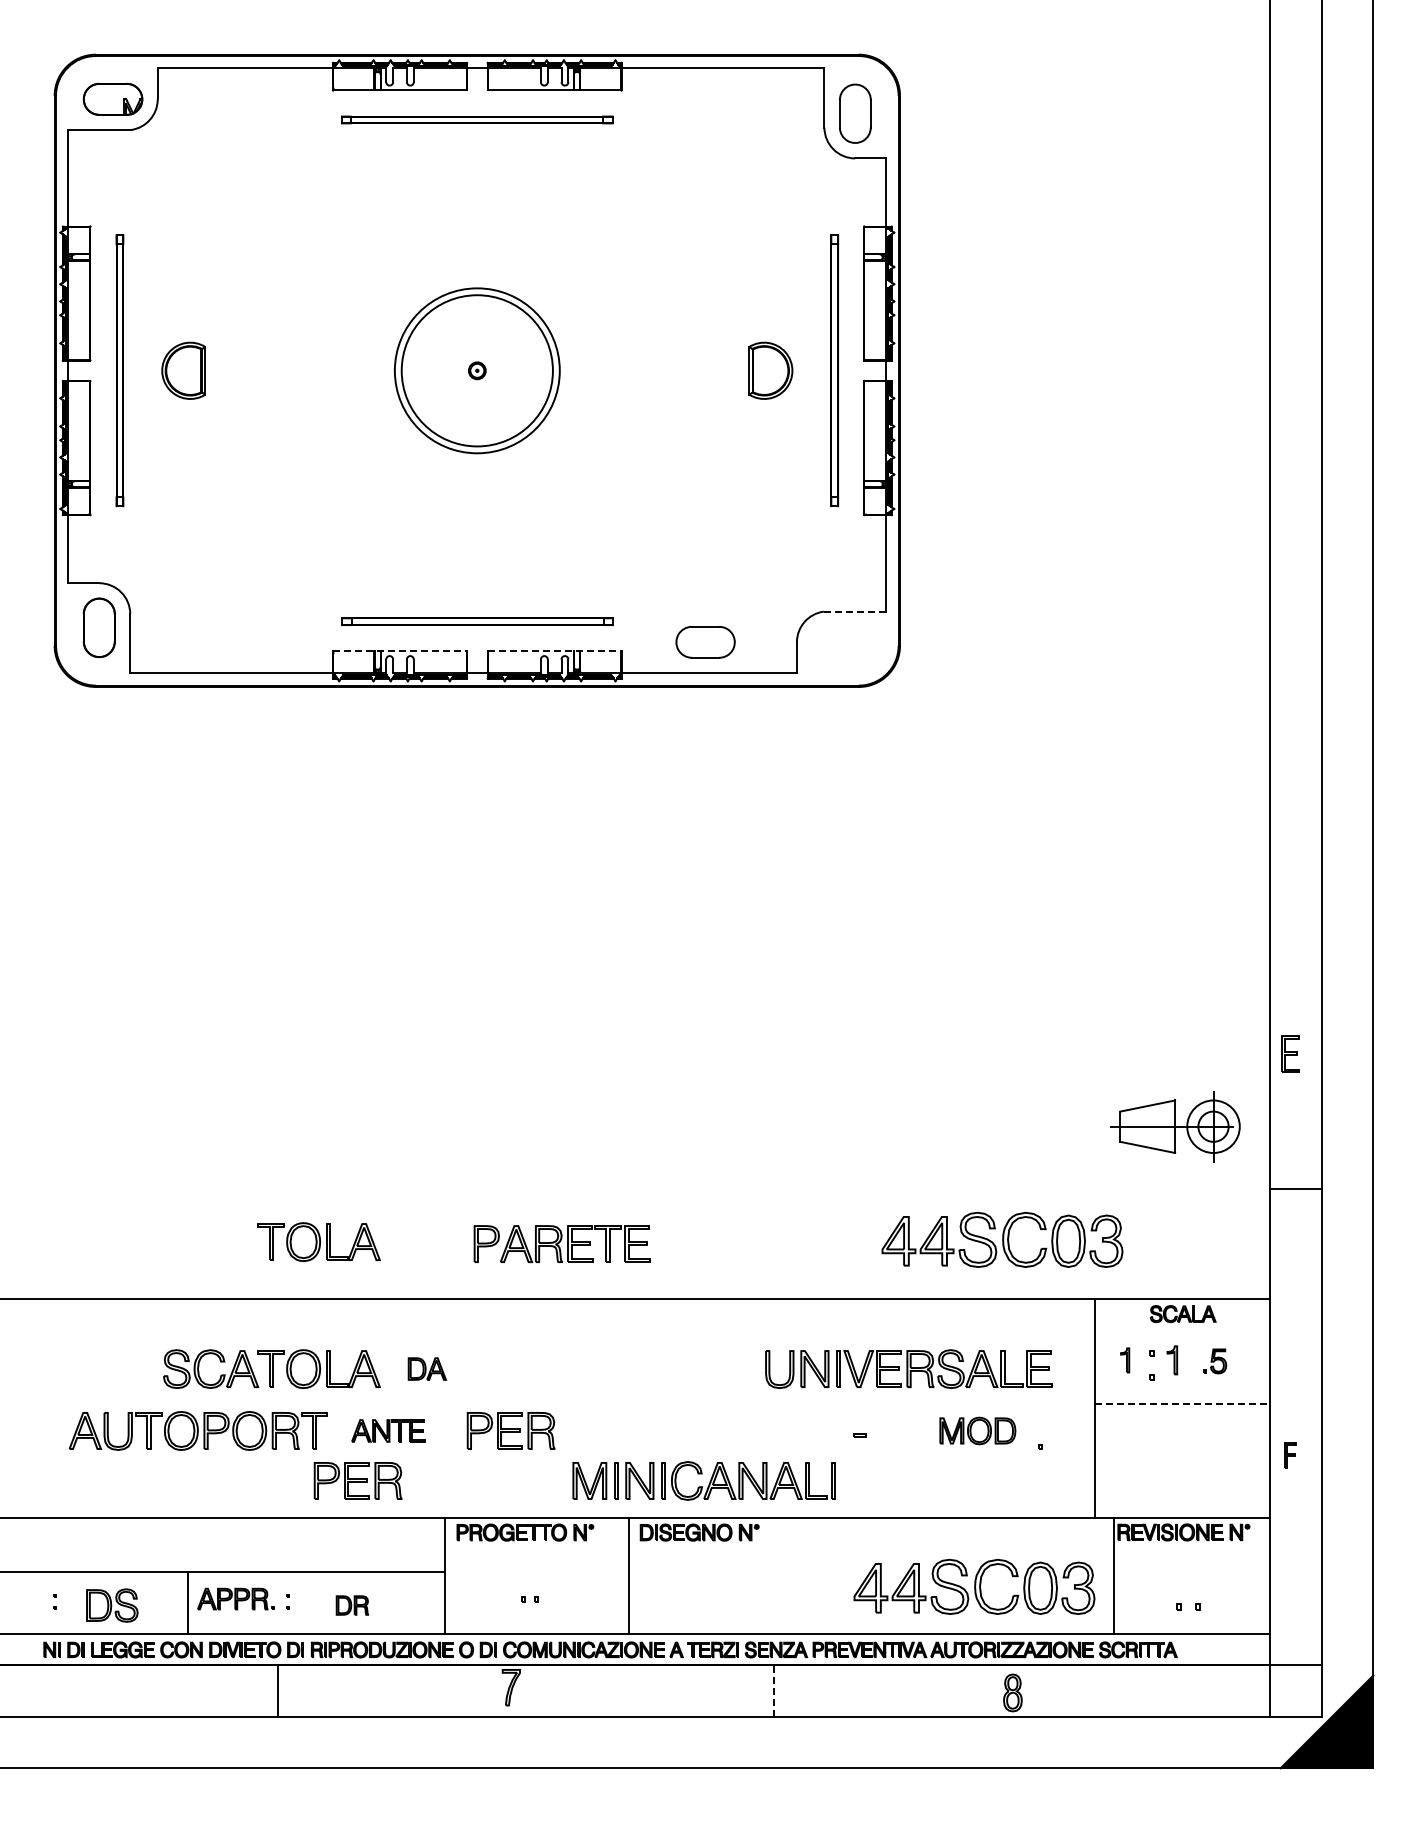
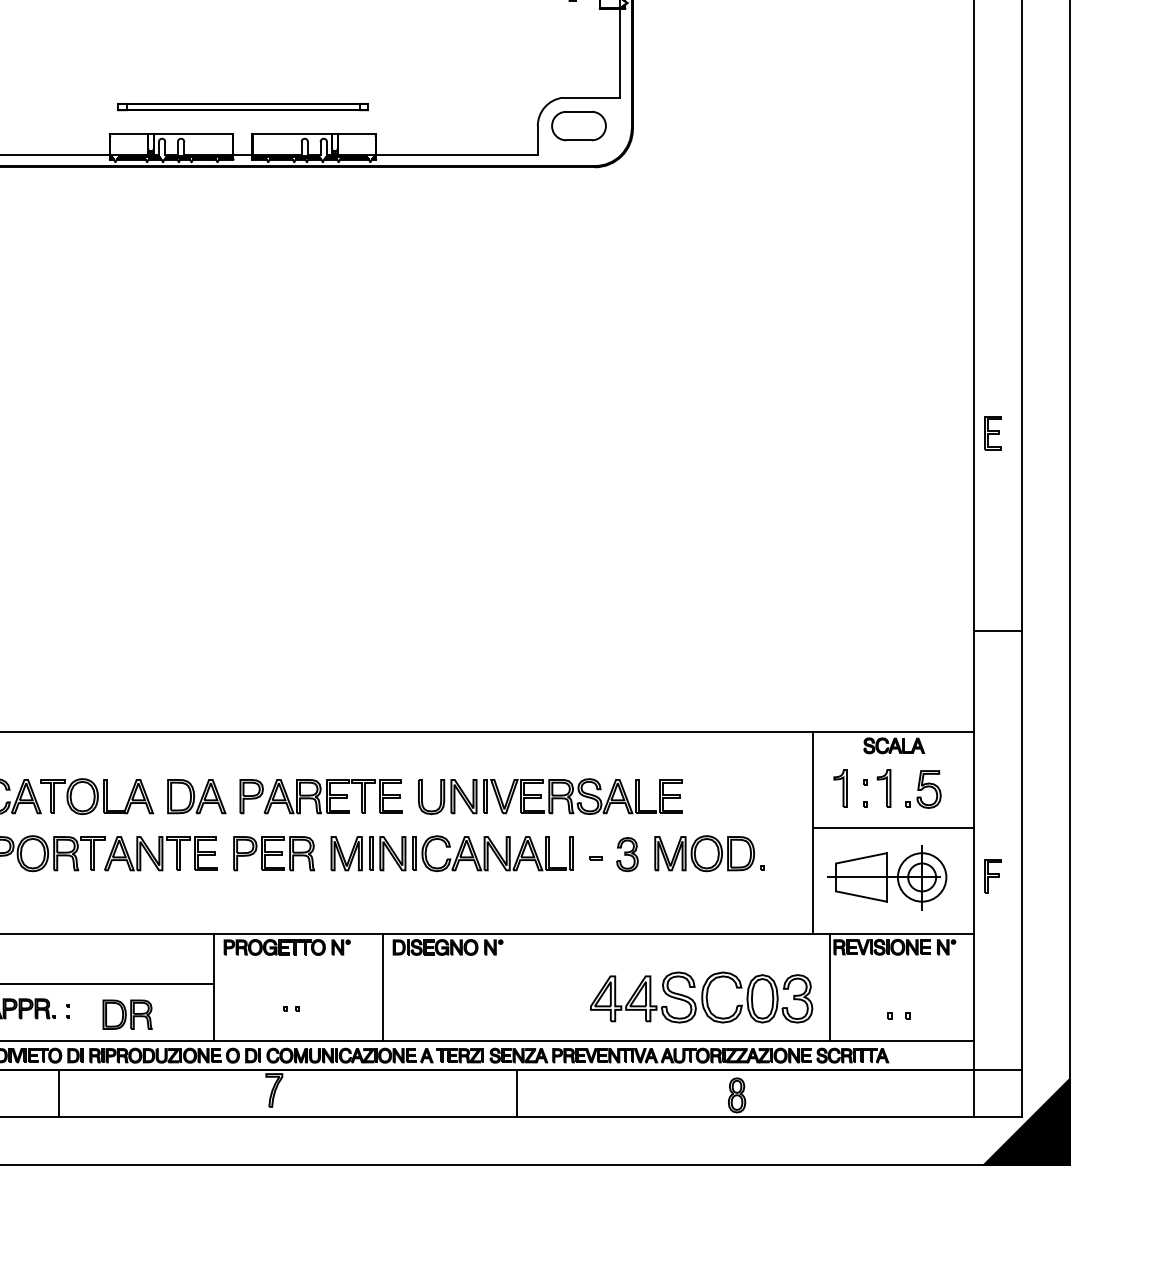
line: (854, 611) -> (590, 97), dashed -> solid
part: (705, 642) -> (578, 126), moved
line: (400, 651) -> (172, 134), dashed -> solid
line: (554, 651) -> (314, 134), dashed -> solid
part: (1290, 1053) -> (993, 432), moved
part: (1175, 1126) -> (887, 877), moved
part: (1002, 1239) -> (727, 677), removed
part: (318, 1241) -> (96, 678), removed
part: (561, 1243) -> (320, 796), moved
part: (1124, 1360) -> (840, 788), size x1.67
part: (1172, 1360) -> (884, 788), size x1.43
part: (1214, 1361) -> (923, 789), size x1.67
part: (427, 1368) -> (196, 796), size x1.67
part: (908, 1368) -> (550, 796), moved
line: (1182, 1403) -> (893, 828), dashed -> solid
part: (388, 1430) -> (160, 853), size x1.67
part: (977, 1430) -> (704, 853), size x1.43
part: (894, 1431) -> (627, 854), added
part: (1290, 1455) -> (993, 876), size x1.43
part: (702, 1474) -> (450, 847), moved
part: (357, 1480) -> (132, 899), removed
part: (352, 1605) -> (127, 1014), size x1.67
line: (774, 1690) -> (517, 1093), dashed -> solid

